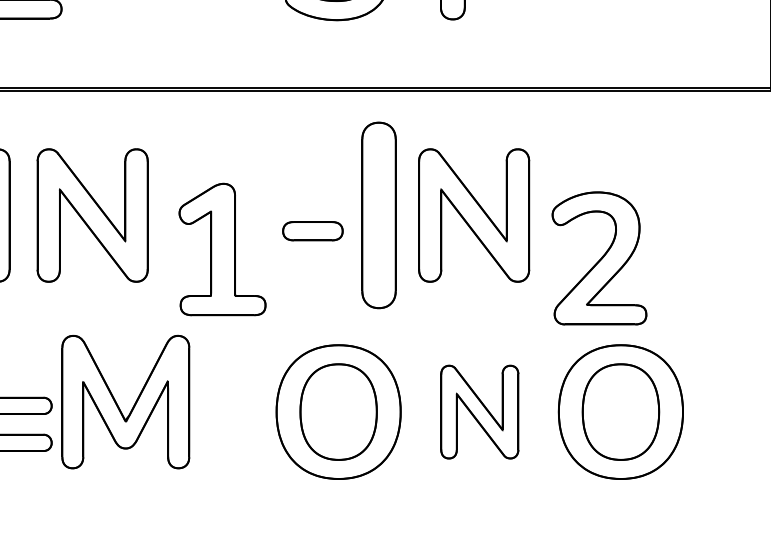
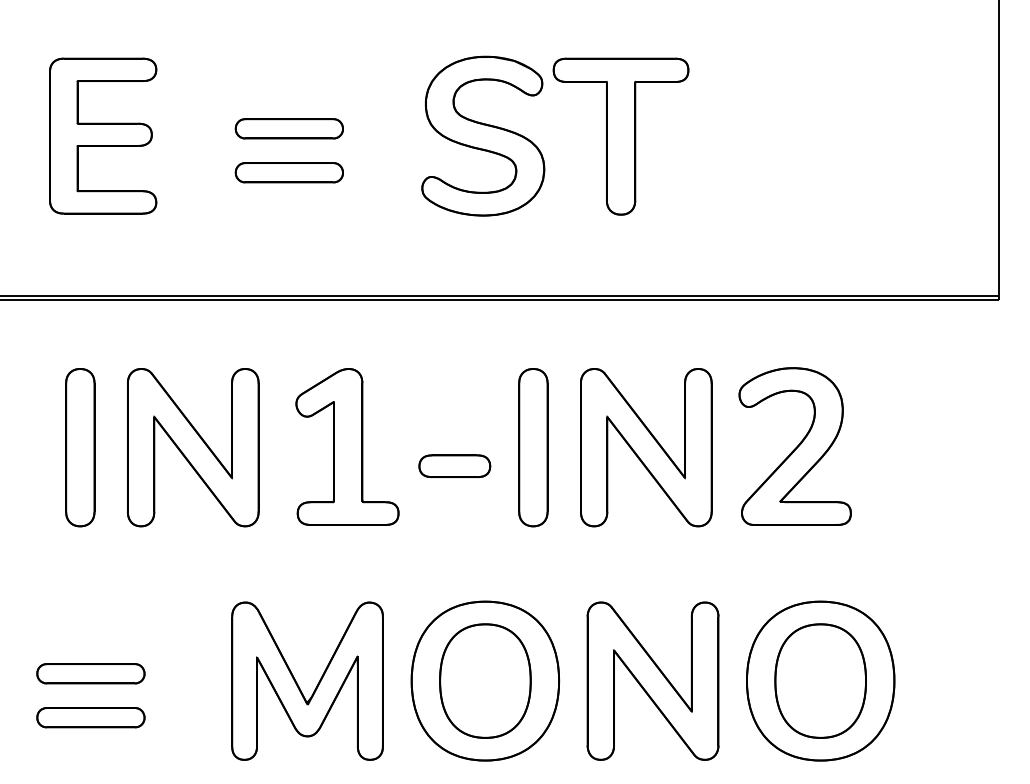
part: (379, 215) -> (533, 447), size x0.71
part: (222, 249) -> (347, 446), moved
part: (598, 258) -> (794, 446), moved
part: (118, 404) -> (298, 684), moved
part: (479, 411) -> (652, 680), size x1.43

